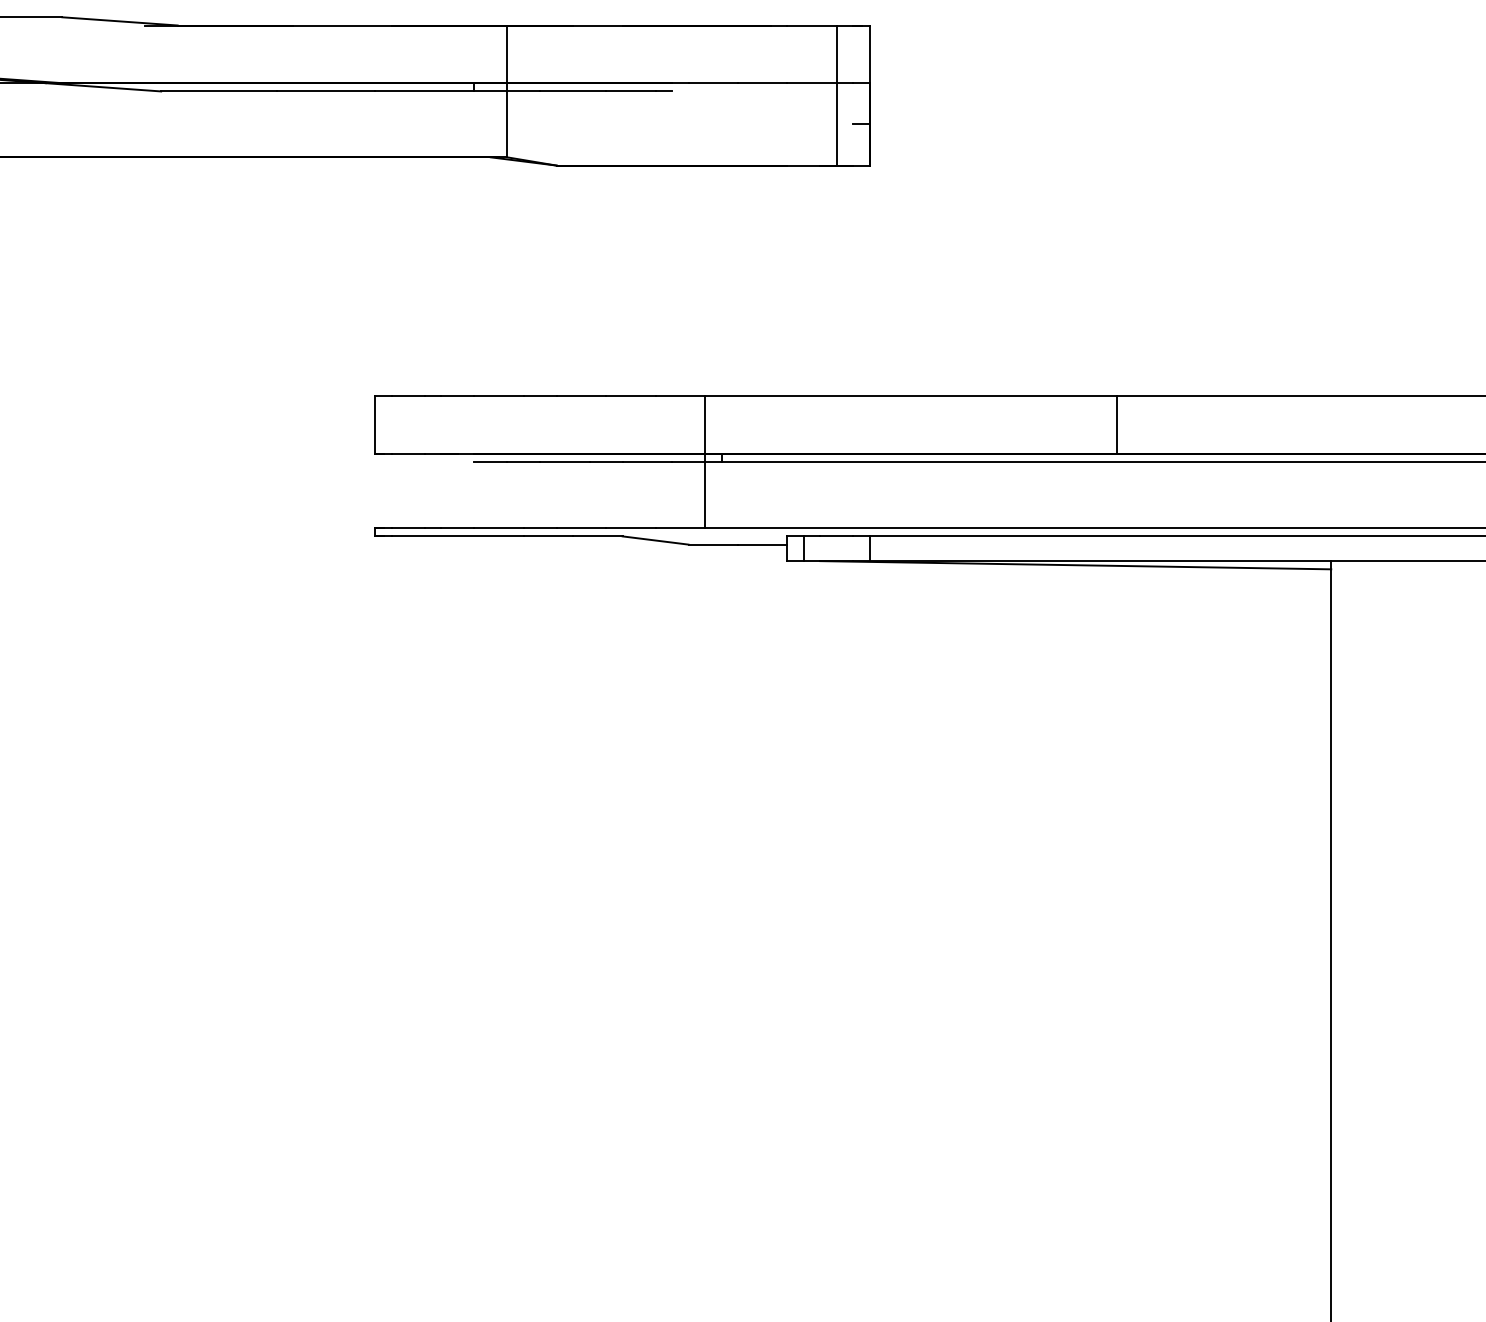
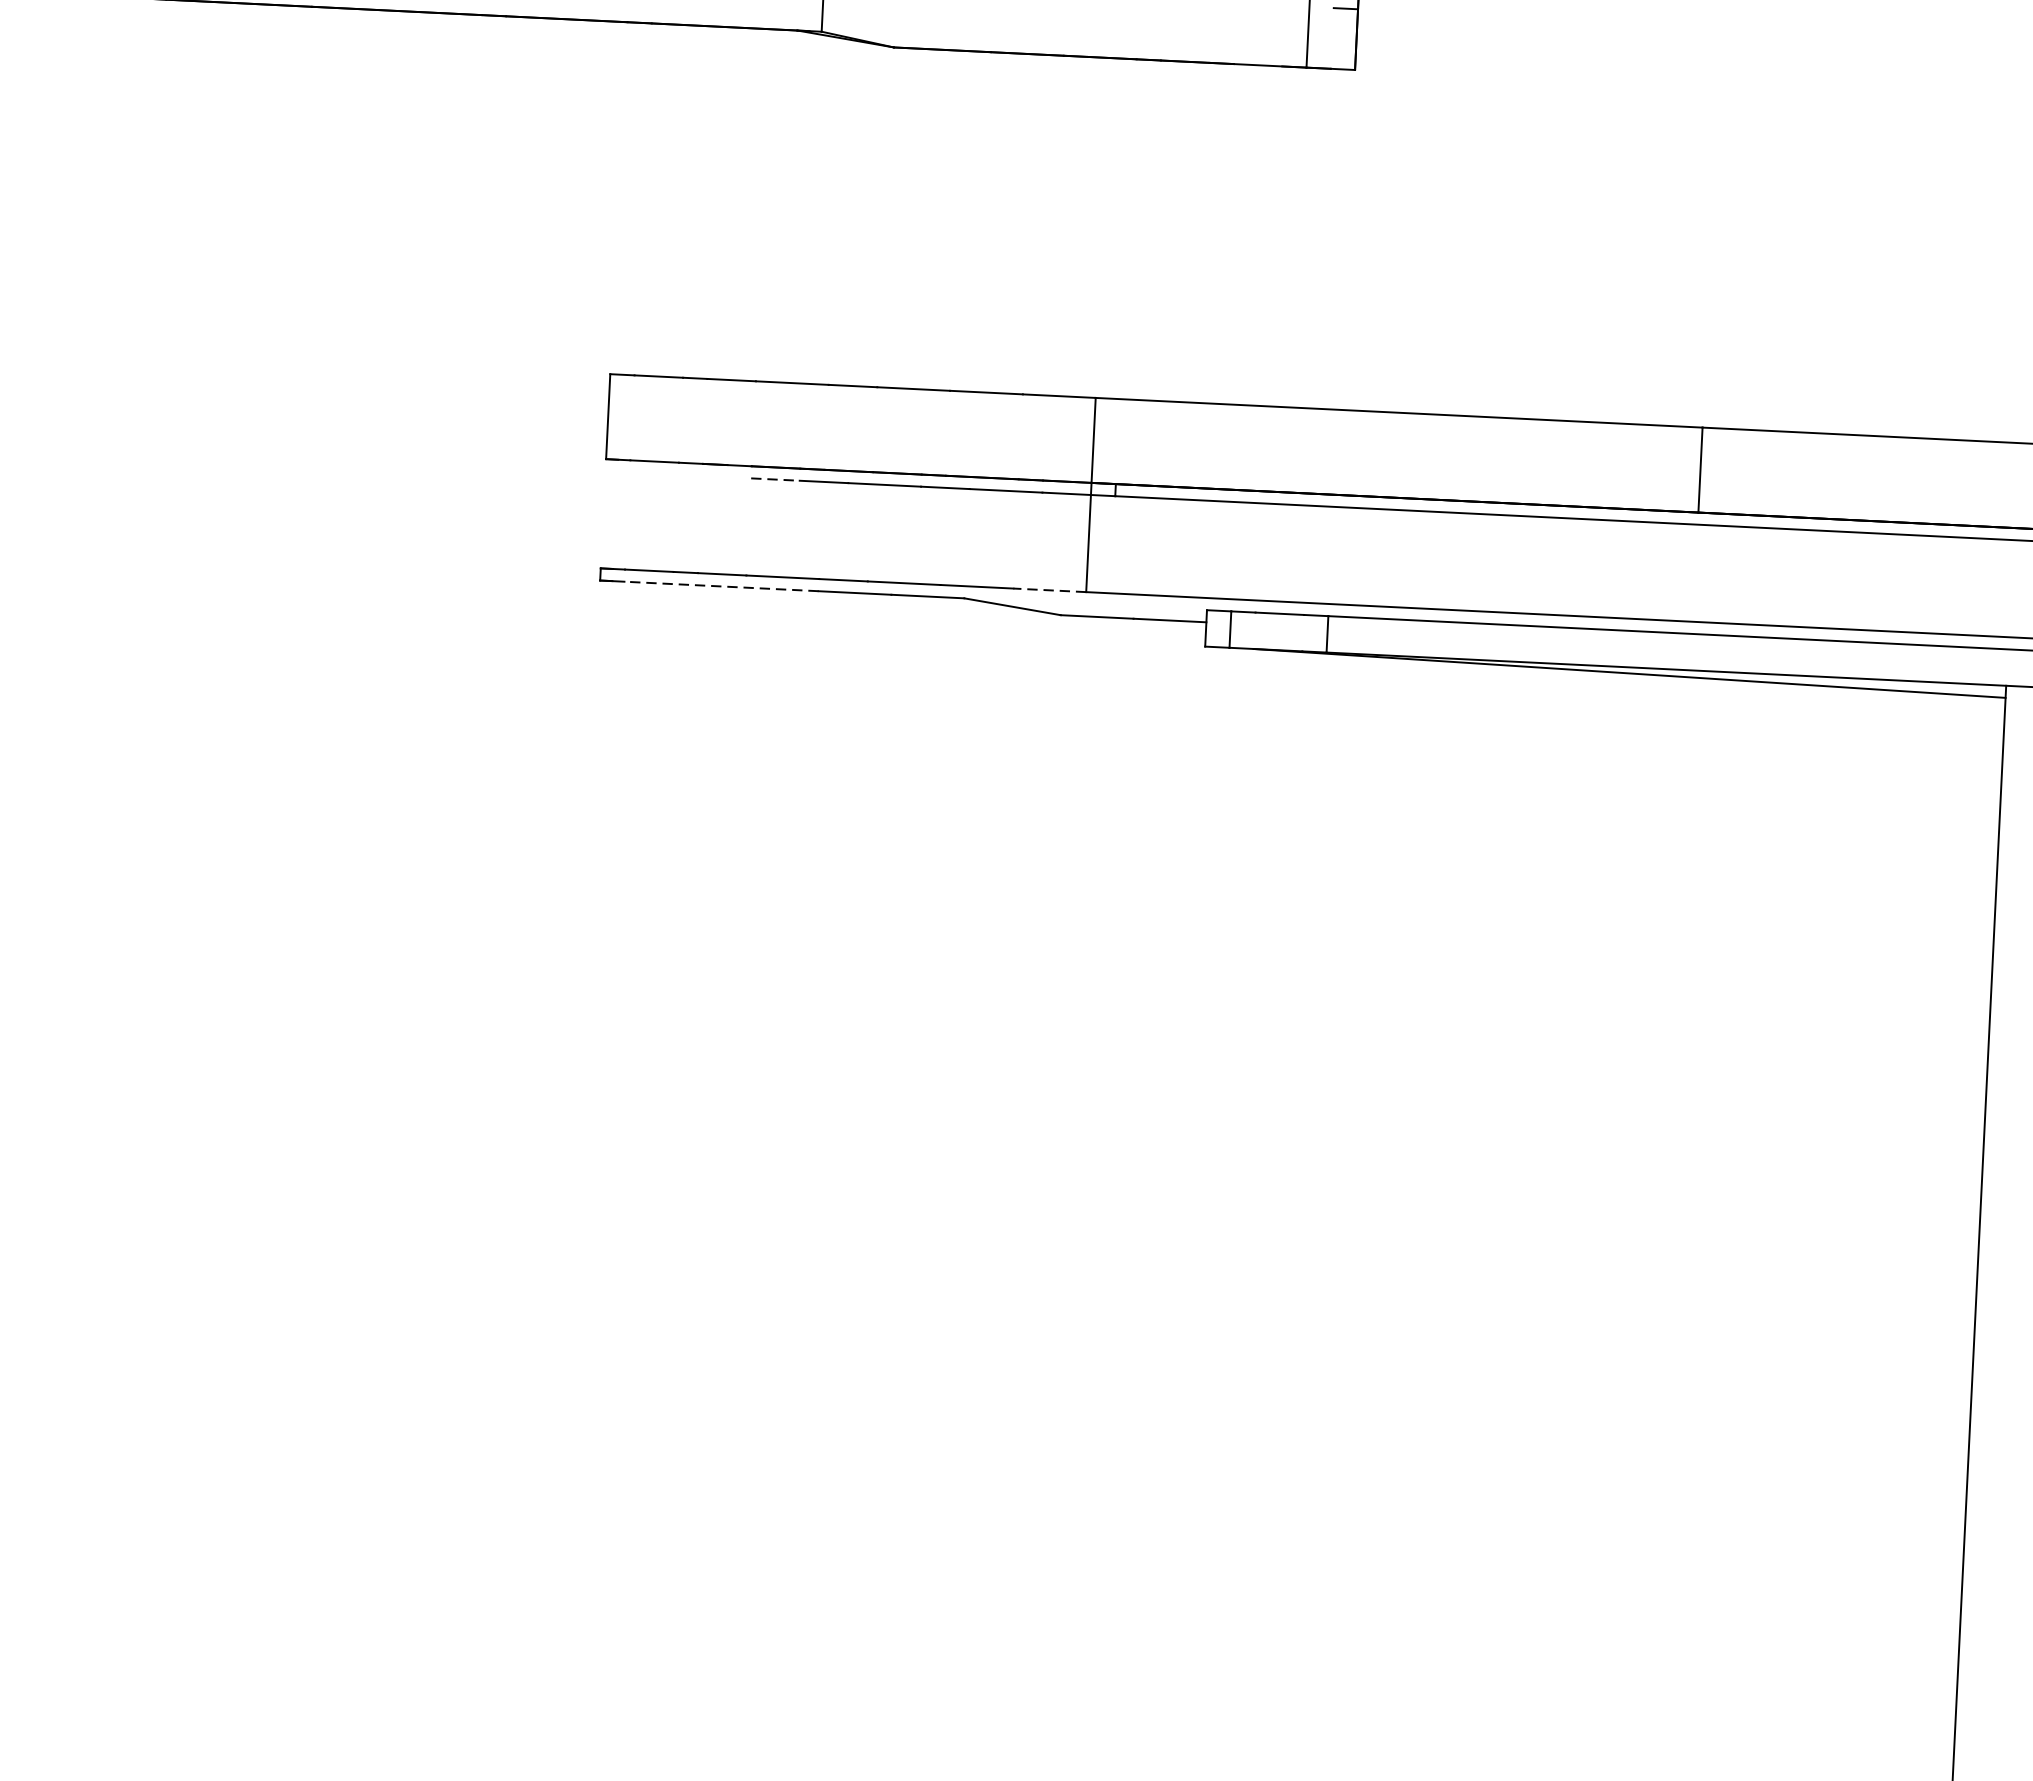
line: (491, 462) -> (776, 480), solid -> dashed
line: (680, 528) -> (1050, 590), solid -> dashed
line: (457, 536) -> (721, 586), solid -> dashed

